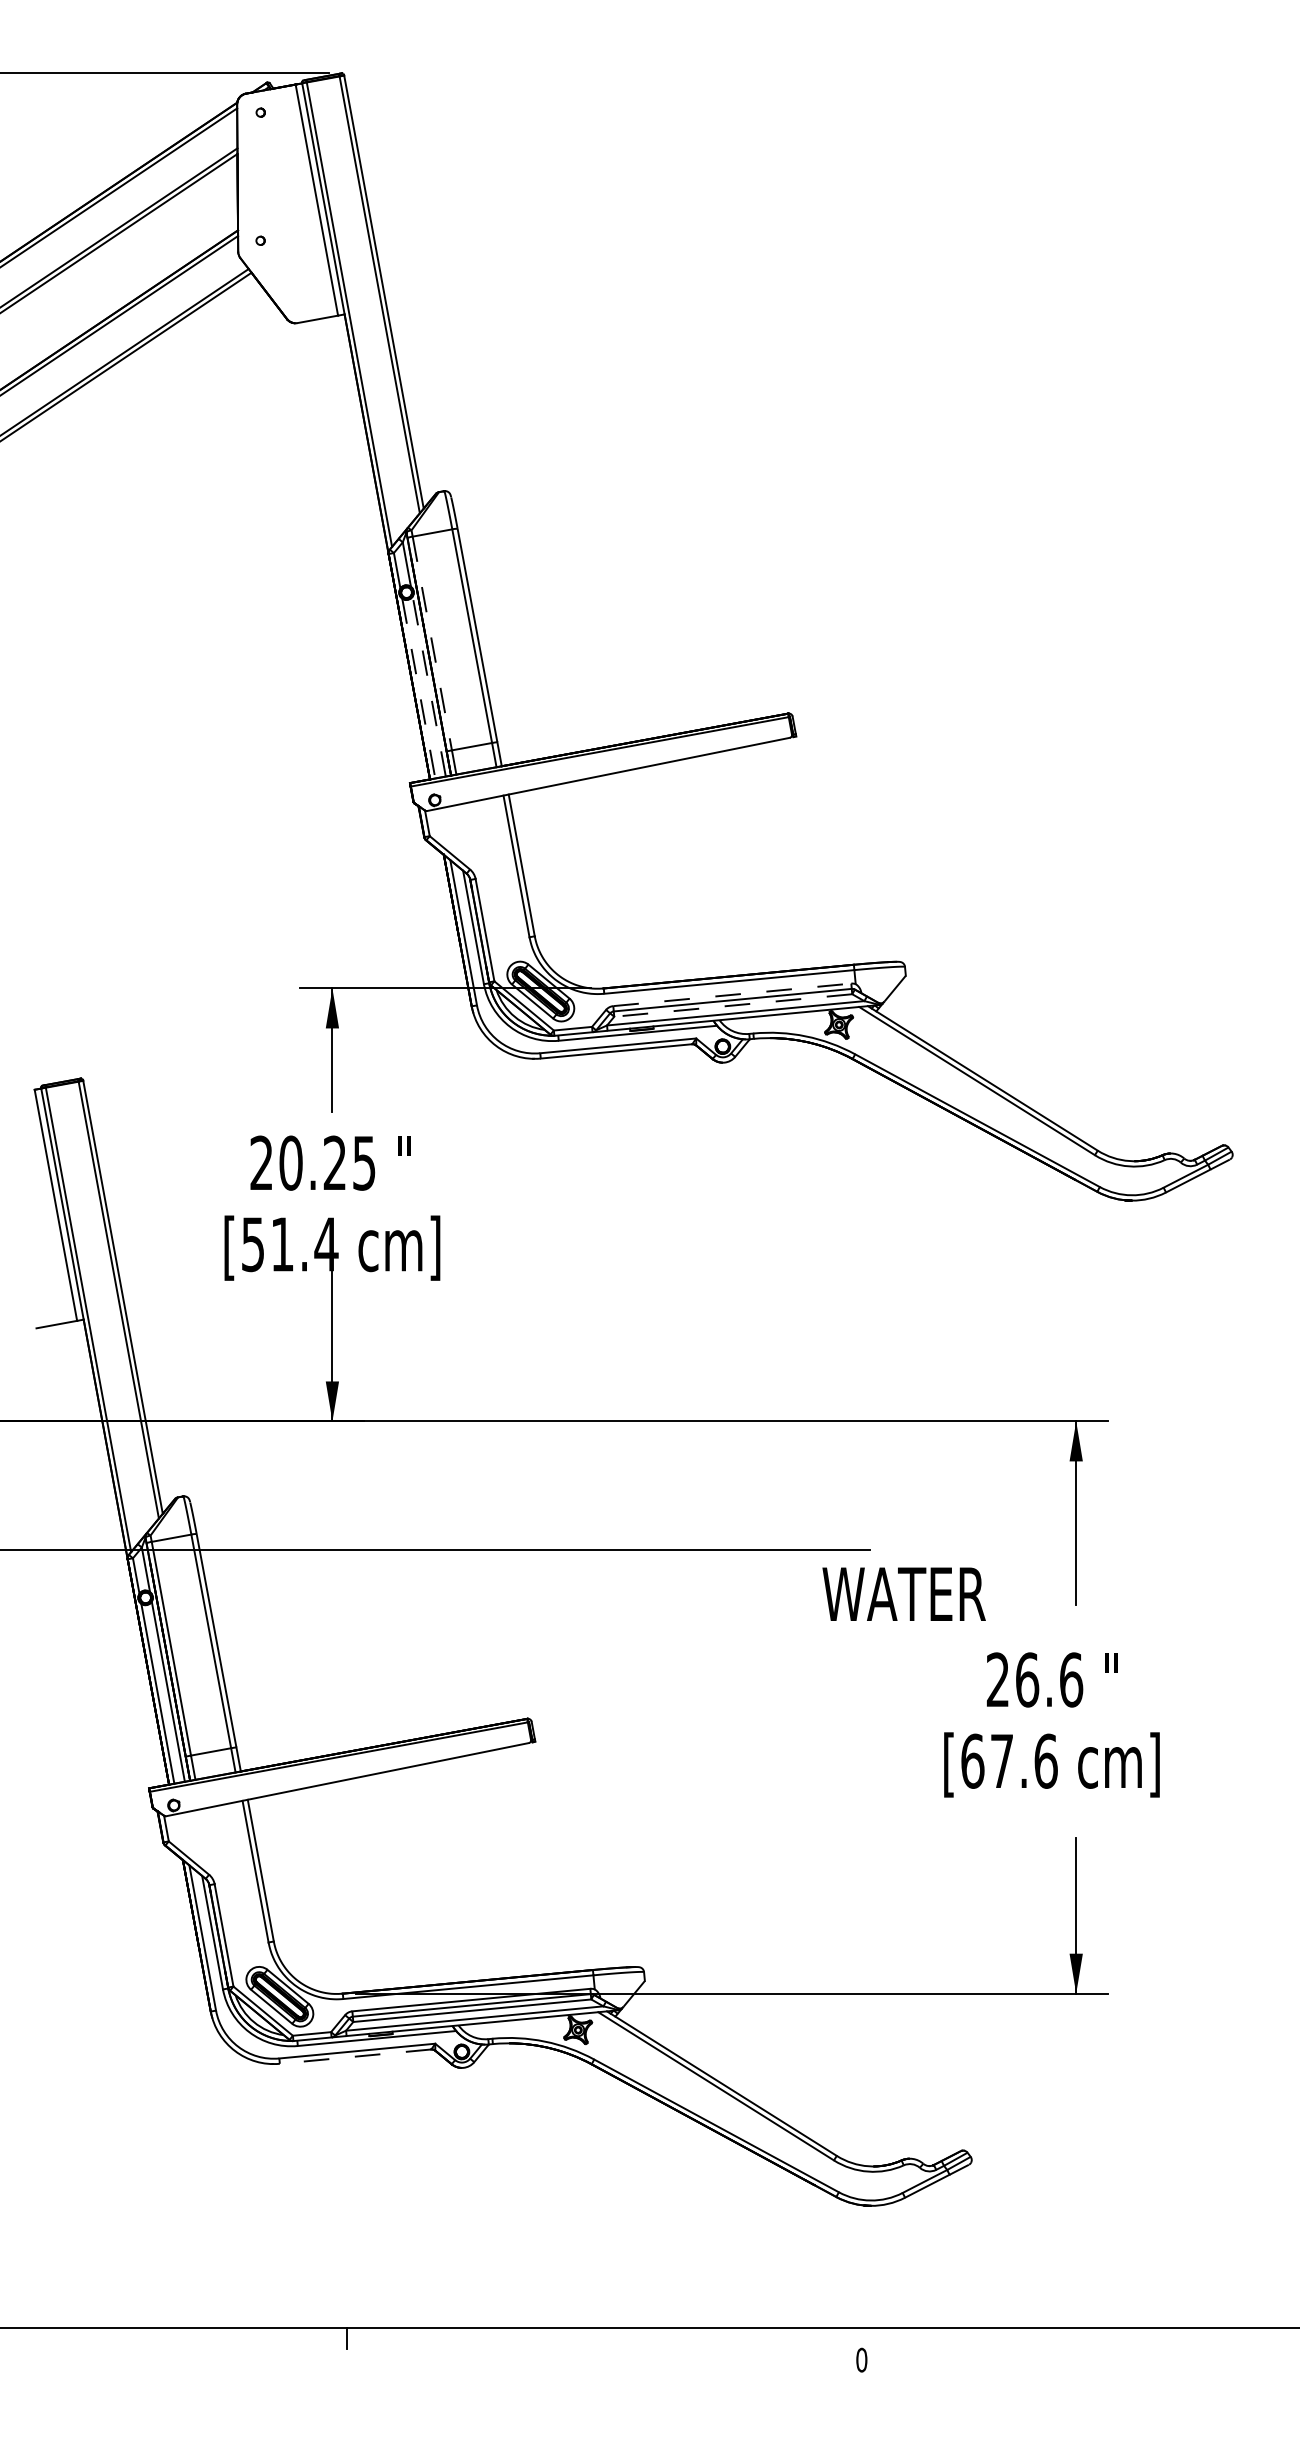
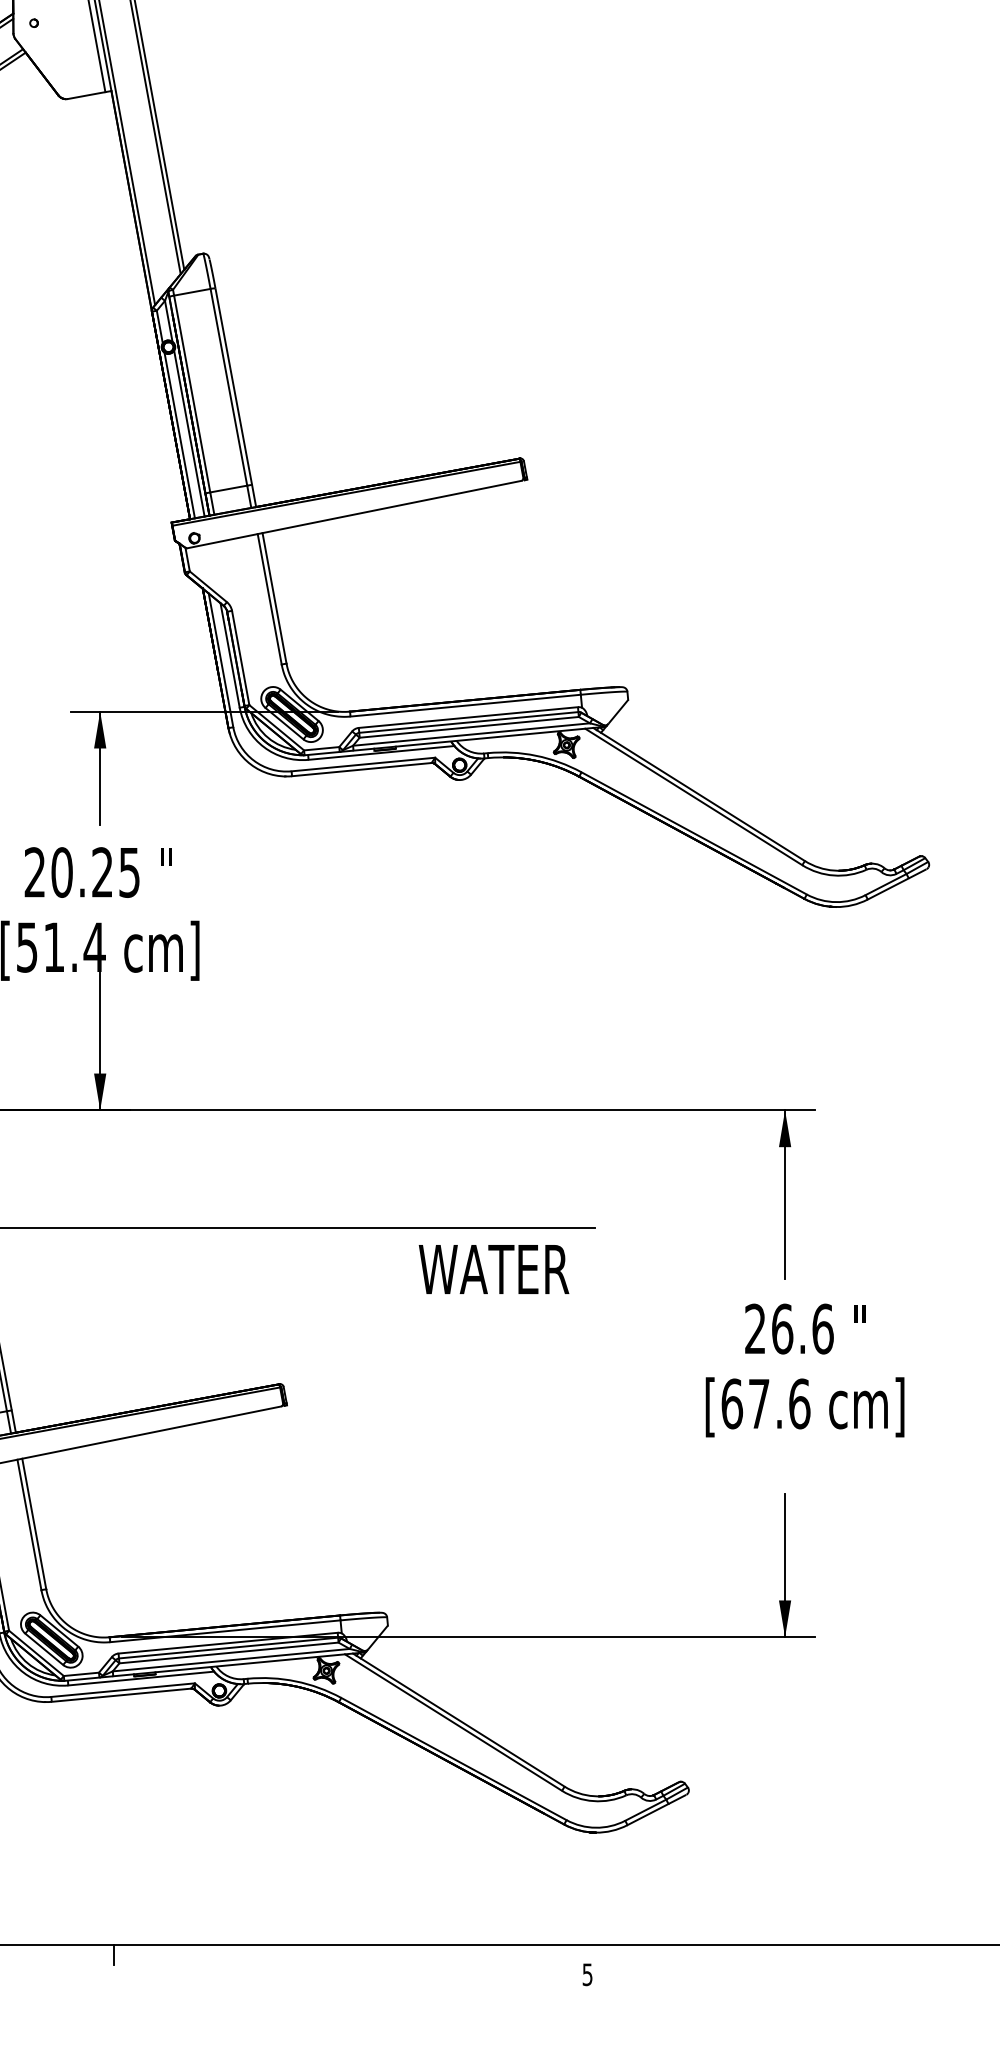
line: (432, 643) -> (192, 394), dashed -> solid
line: (429, 686) -> (189, 433), dashed -> solid
line: (418, 689) -> (179, 436), dashed -> solid
line: (732, 994) -> (468, 717), dashed -> solid
line: (733, 1005) -> (469, 727), dashed -> solid
text: (903, 1593) -> (493, 1268), moved
text: (1051, 1724) -> (804, 1370), moved
line: (355, 2056) -> (121, 1695), dashed -> solid
text: (861, 2359) -> (587, 1974), 0 -> 5

